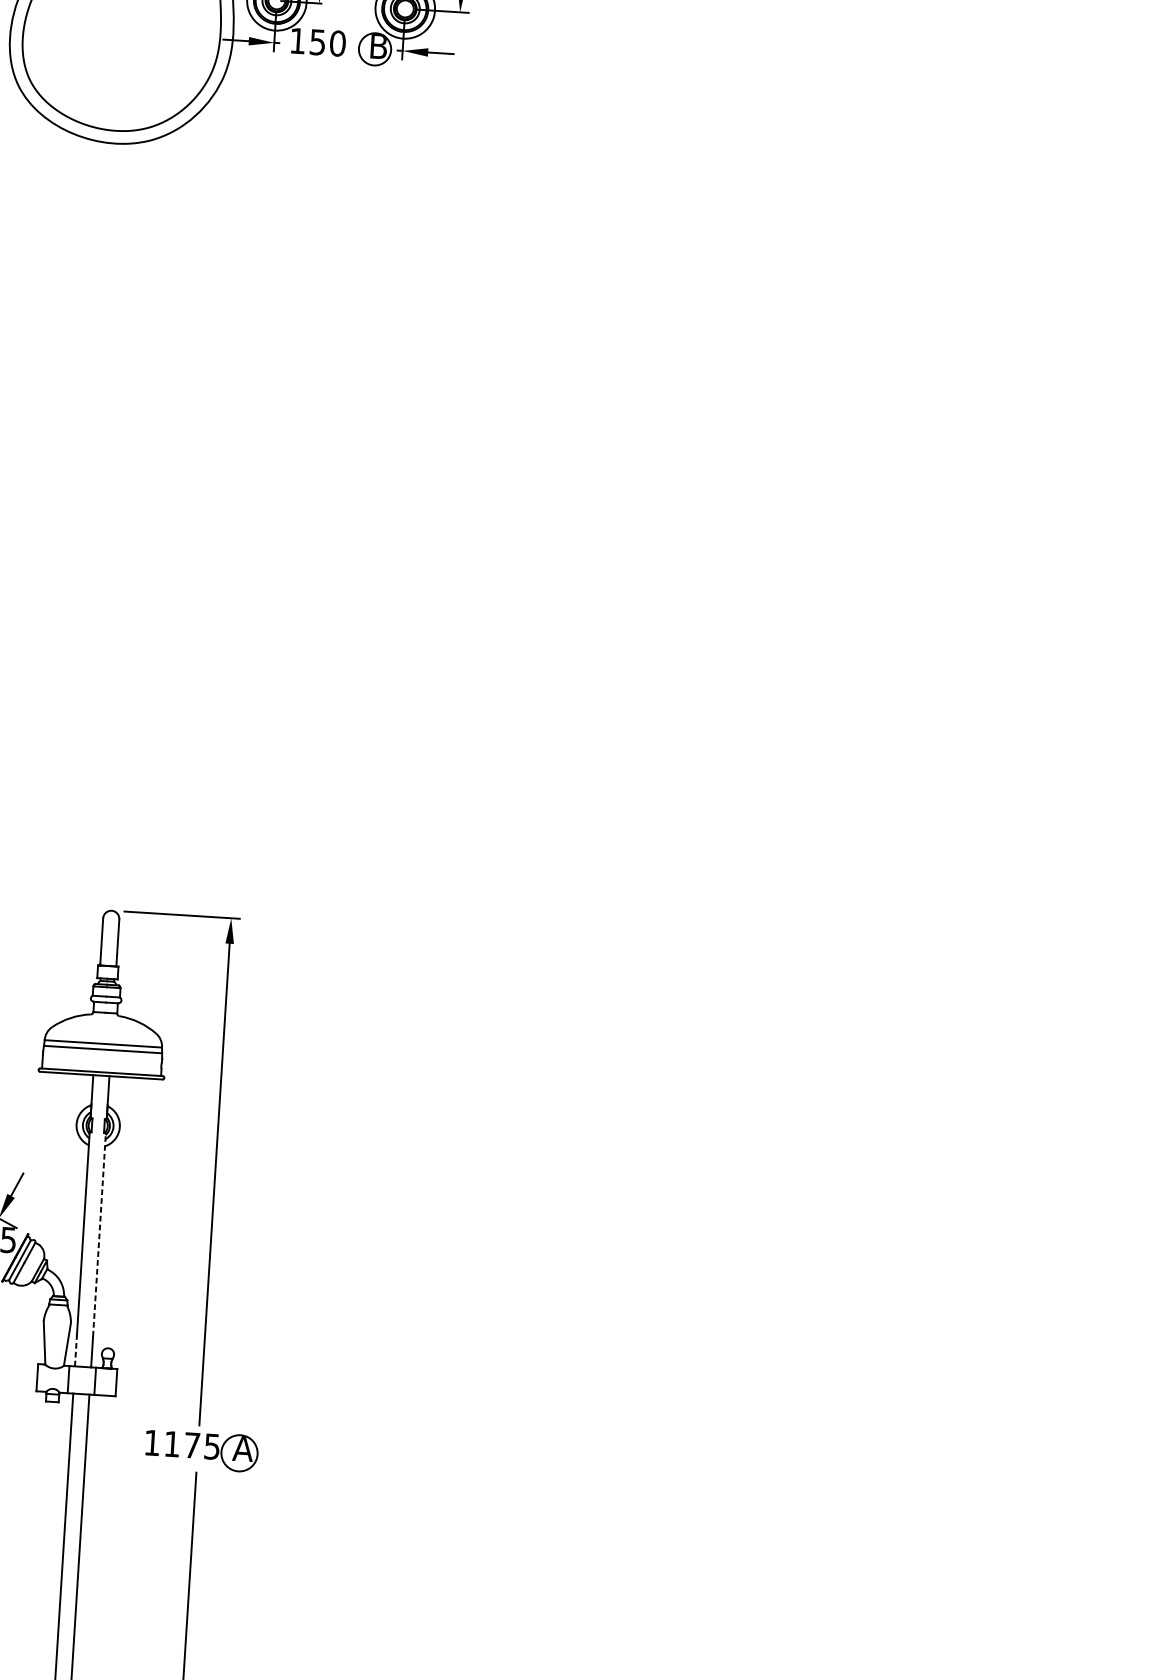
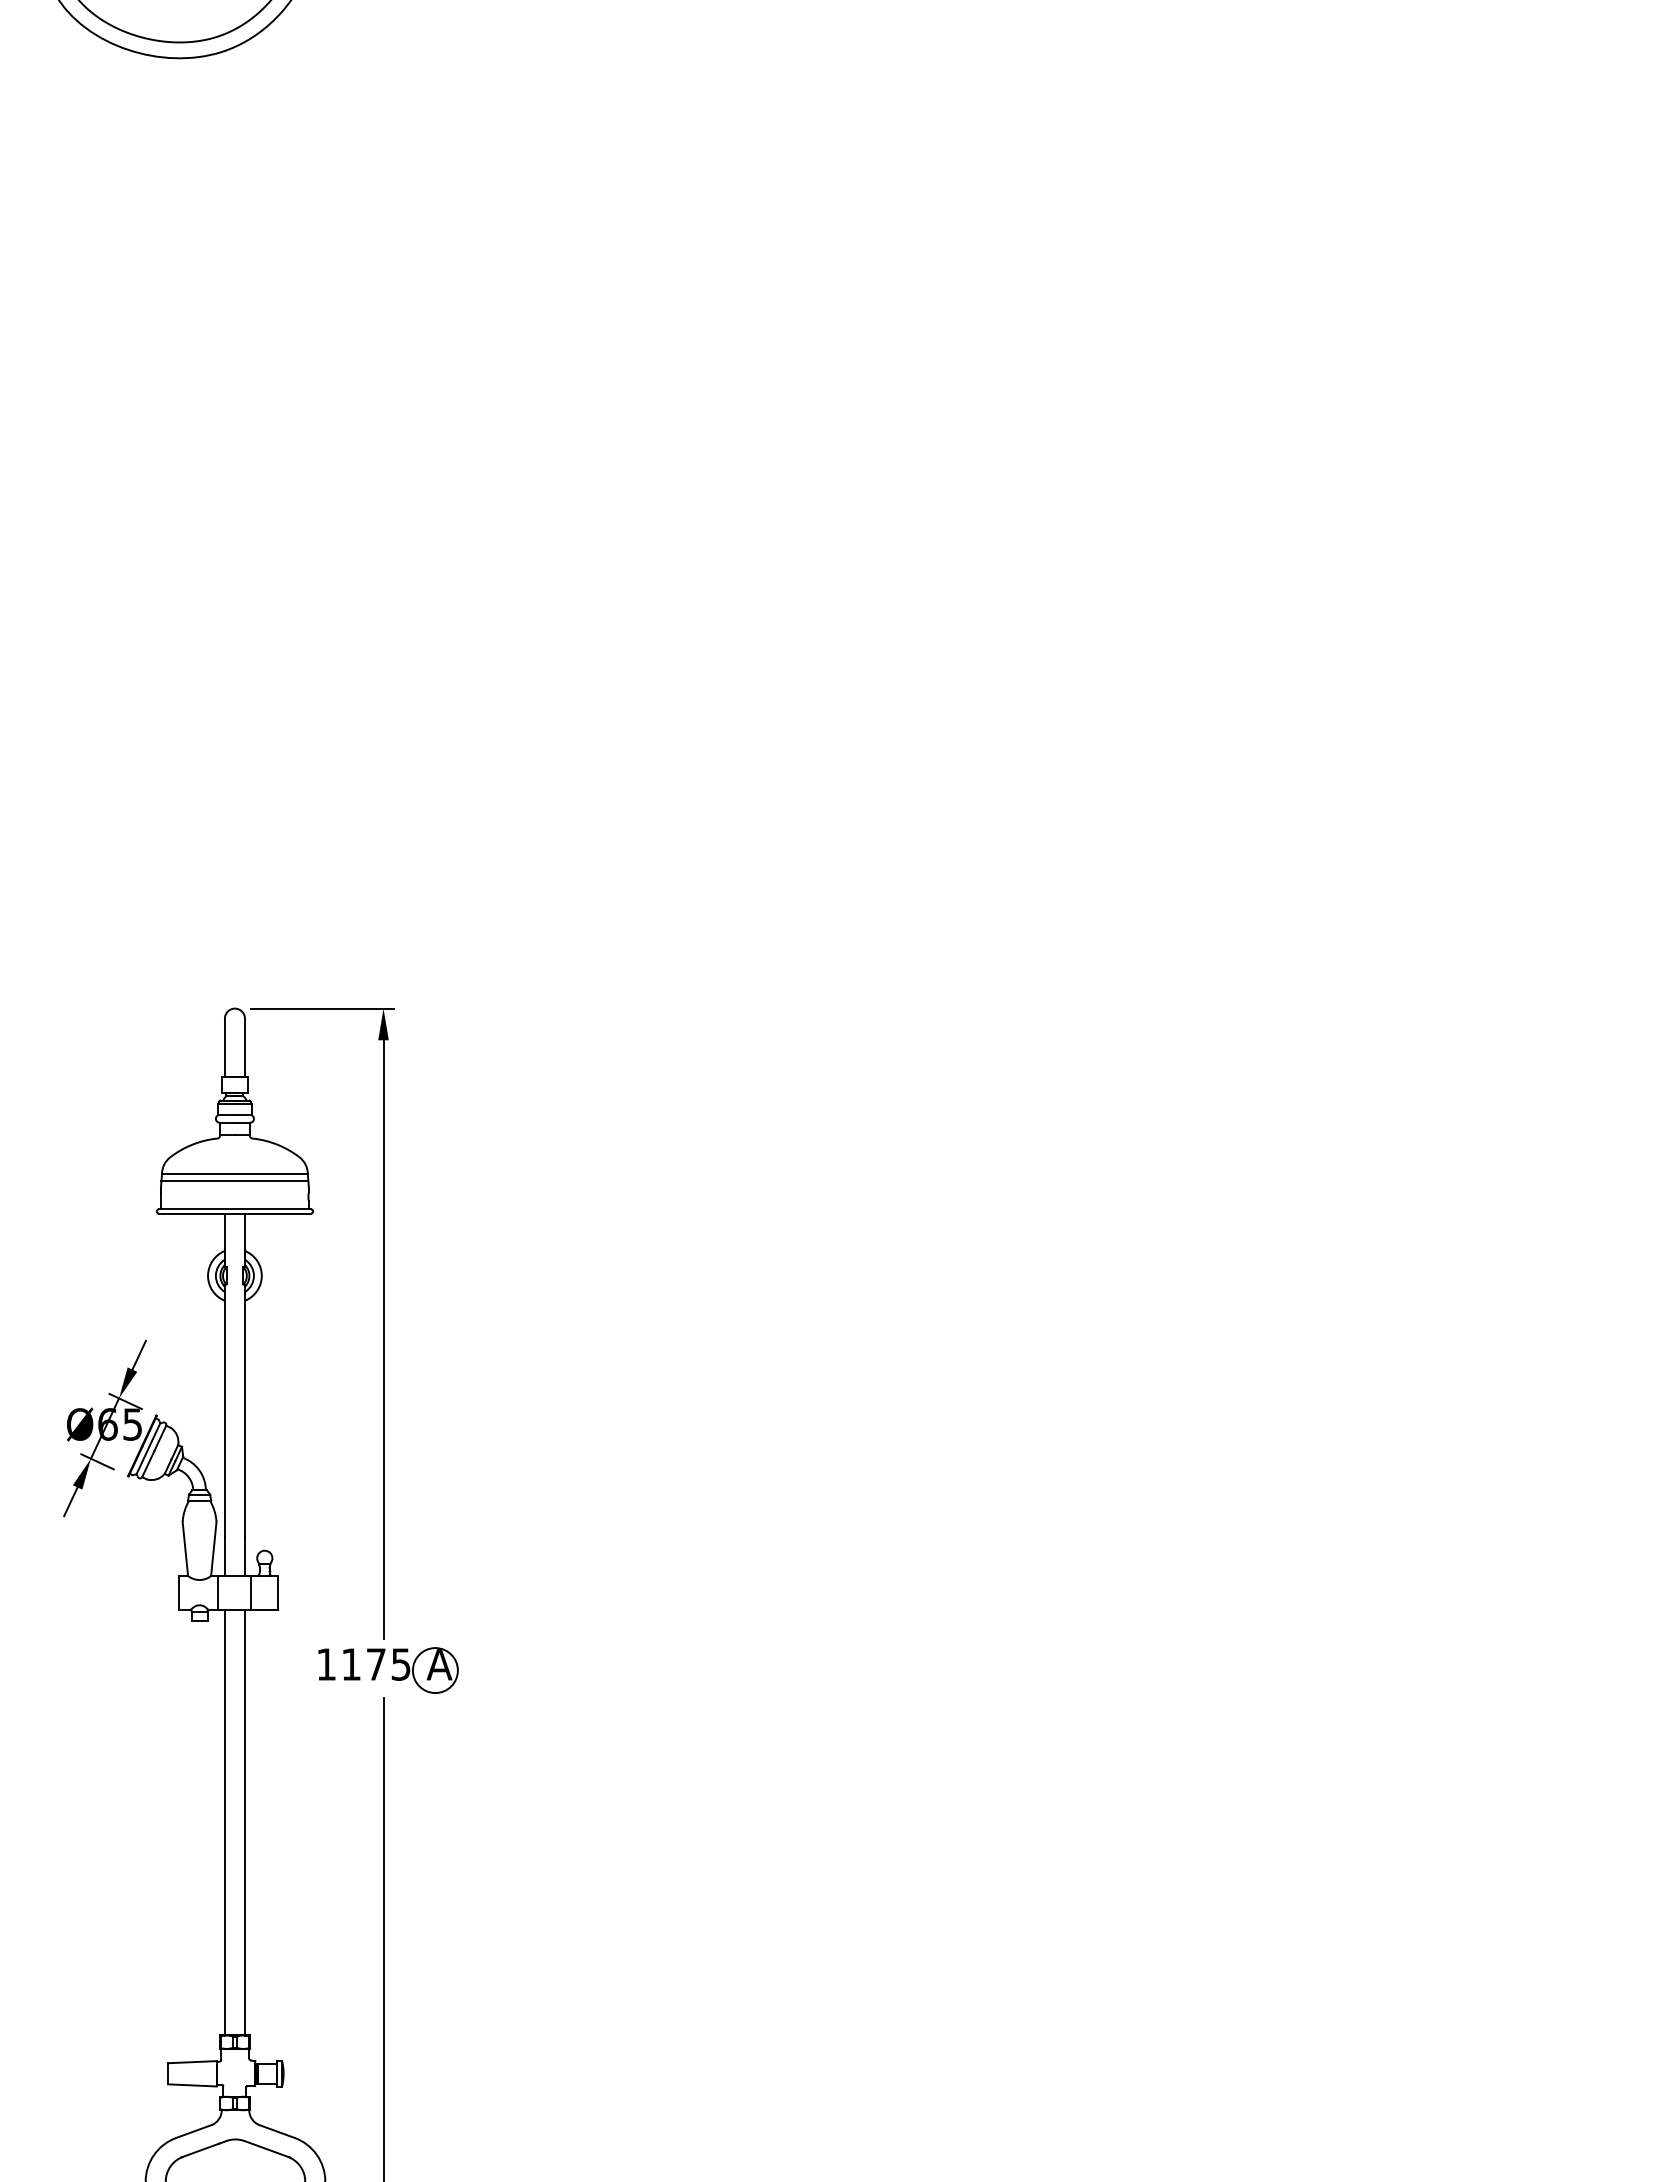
line: (99, 1235) -> (244, 1411), dashed -> solid
line: (75, 1350) -> (224, 1556), dashed -> solid

